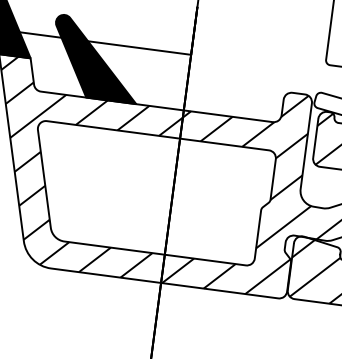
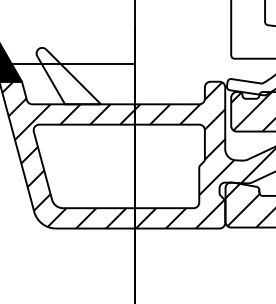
fill: (96, 58) -> (68, 75), removed

